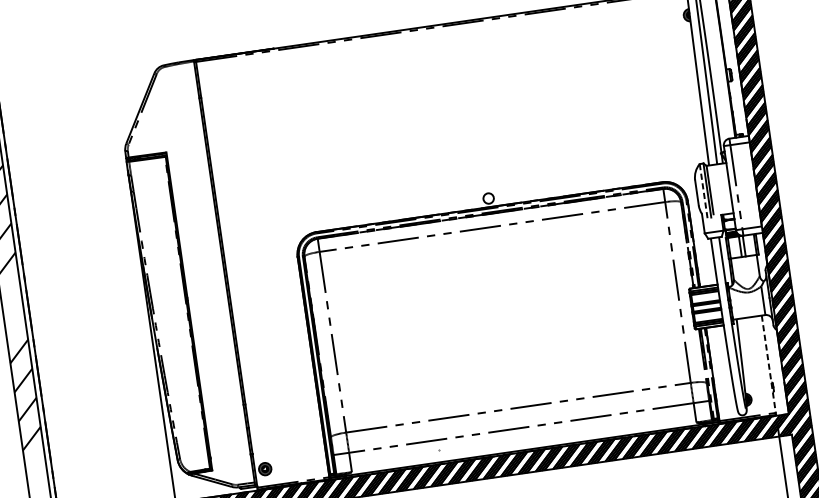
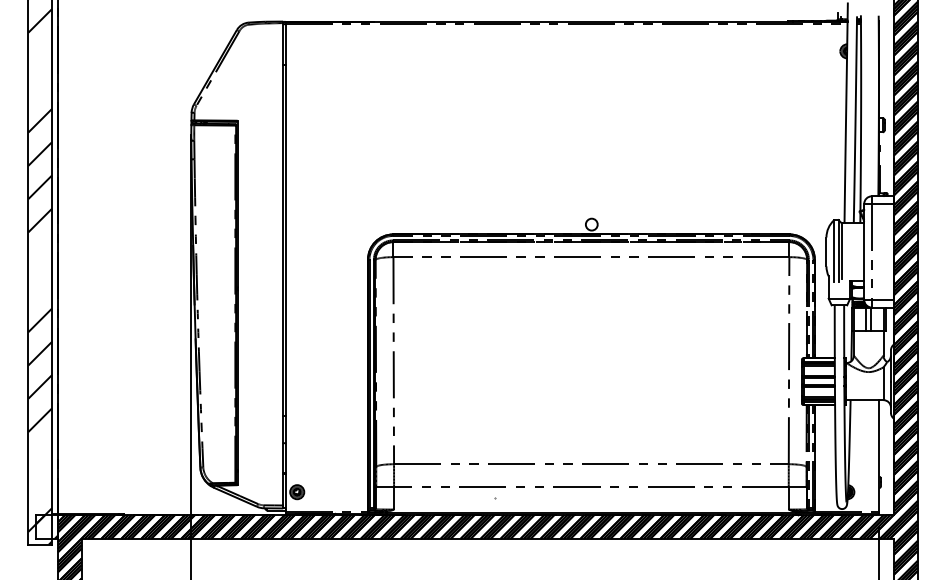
line: (703, 191) -> (834, 251), dashed -> solid
line: (768, 363) -> (879, 455), dashed -> solid

